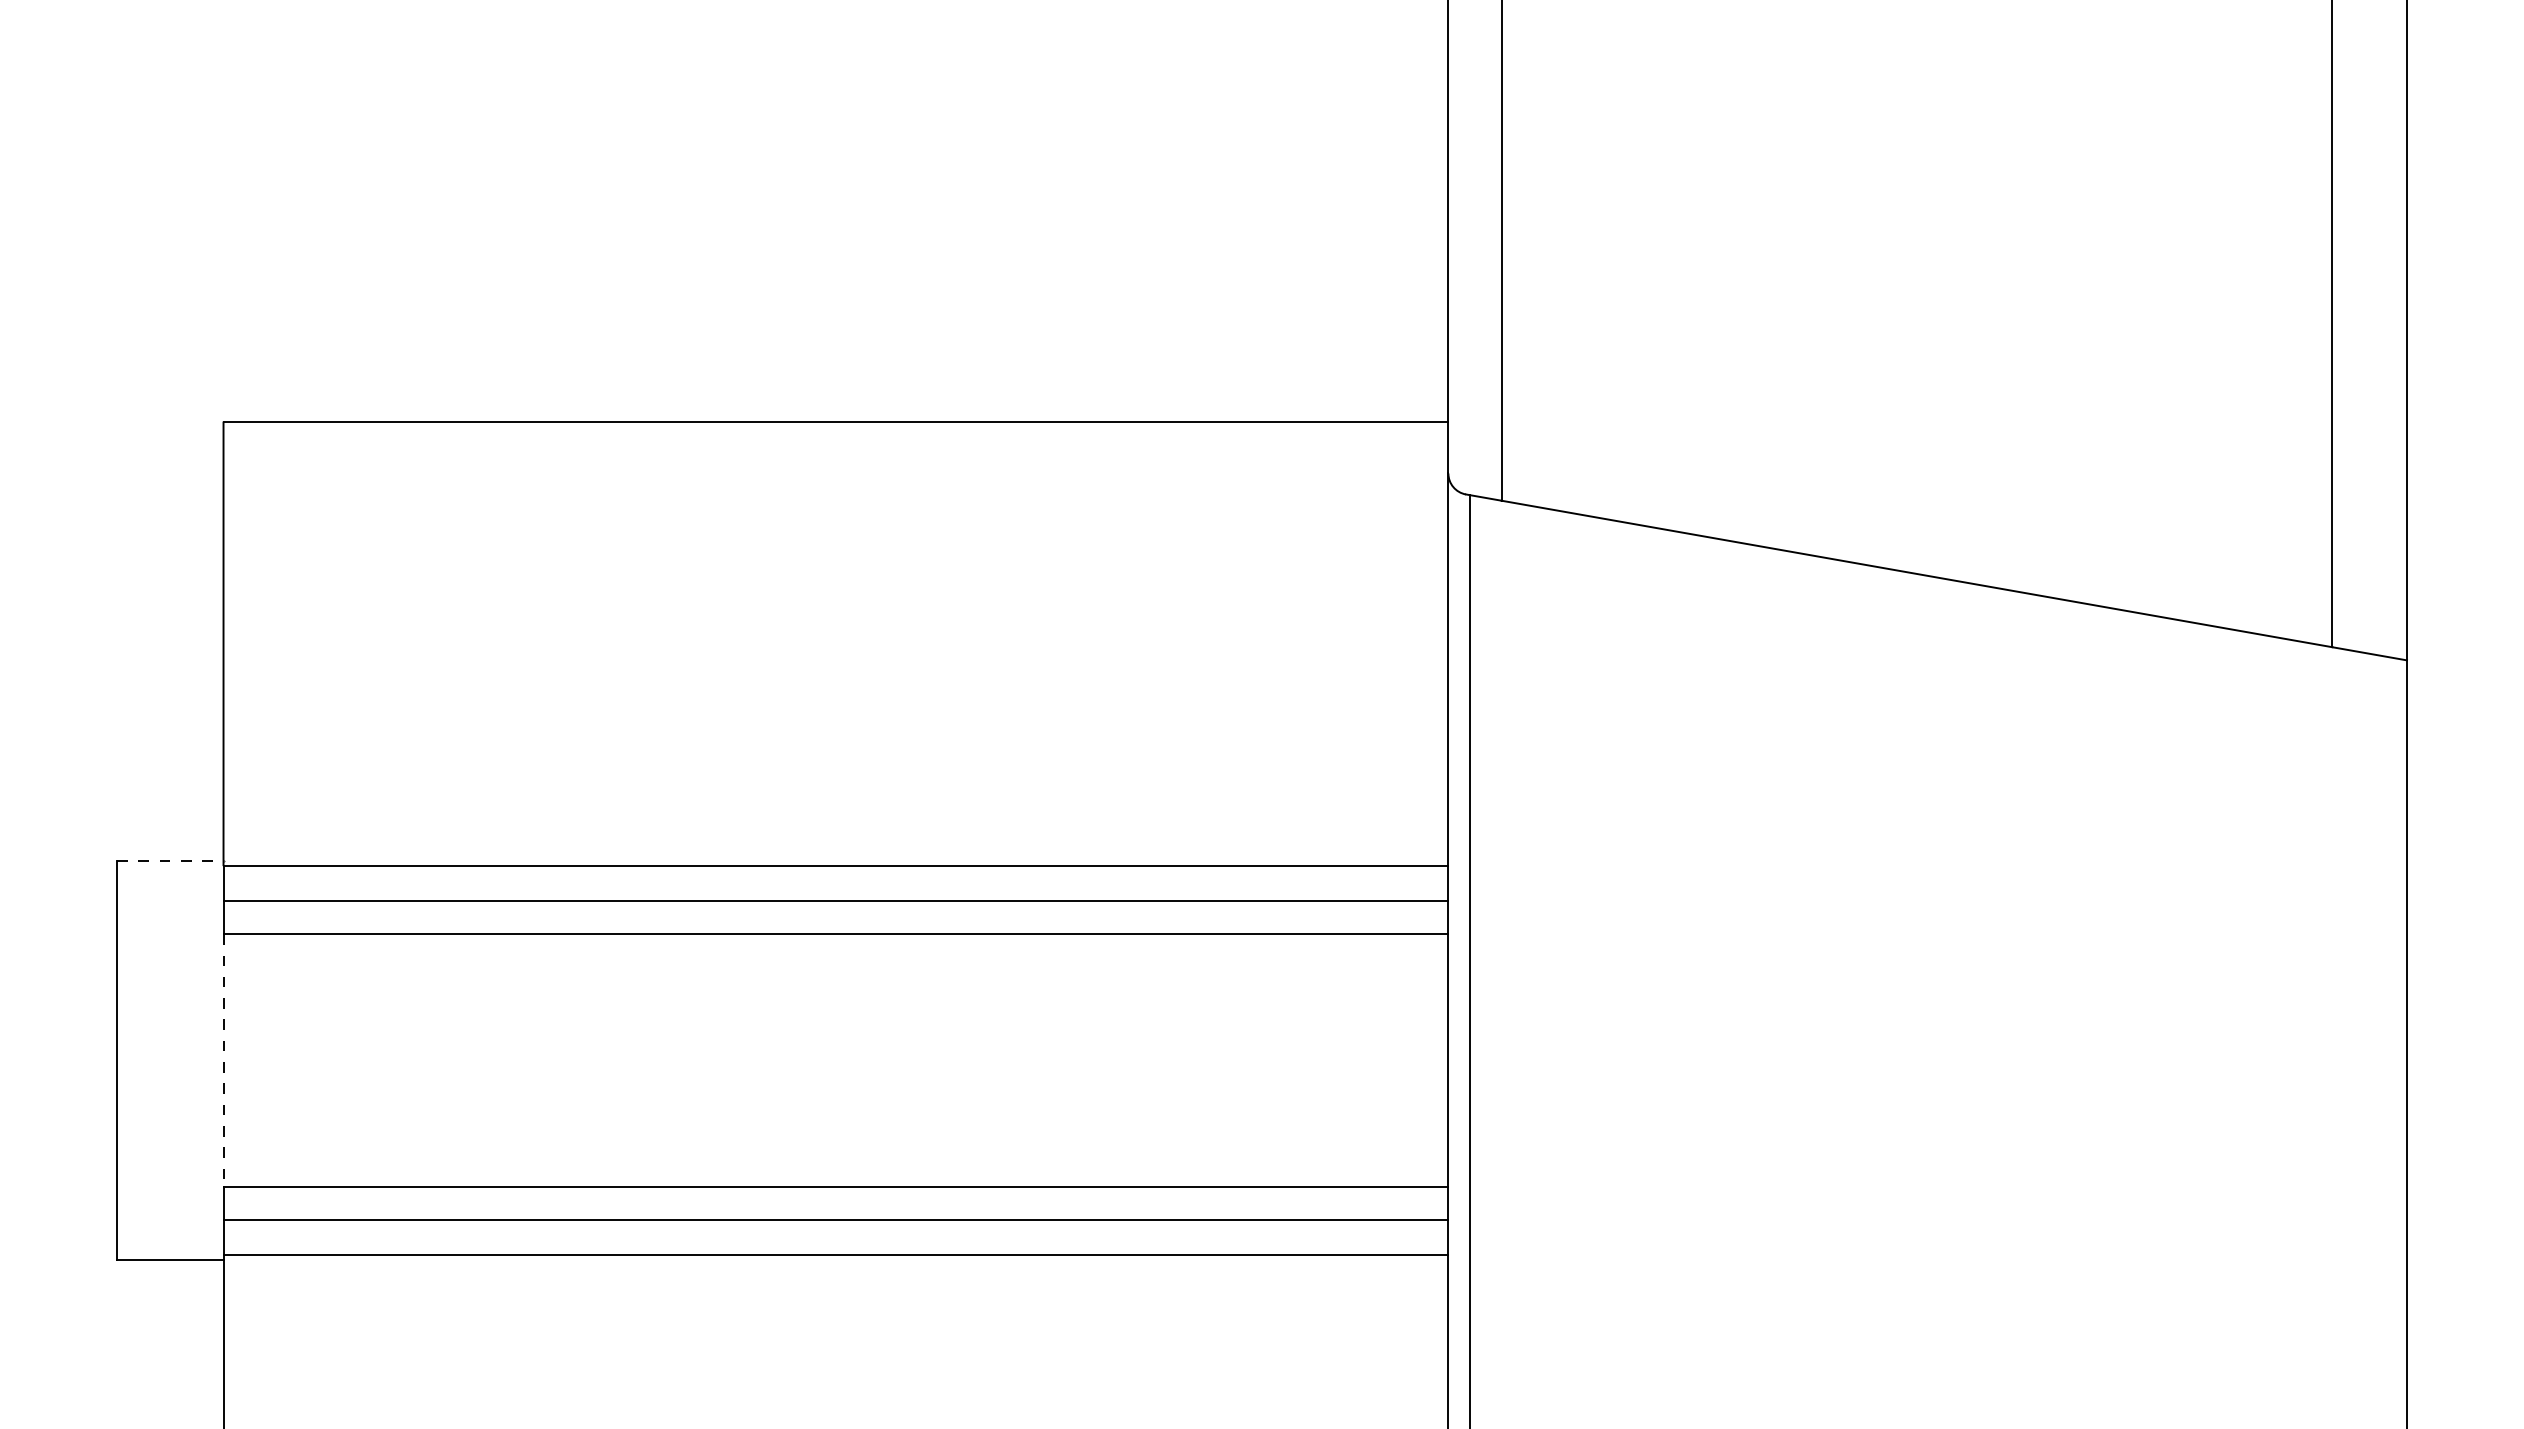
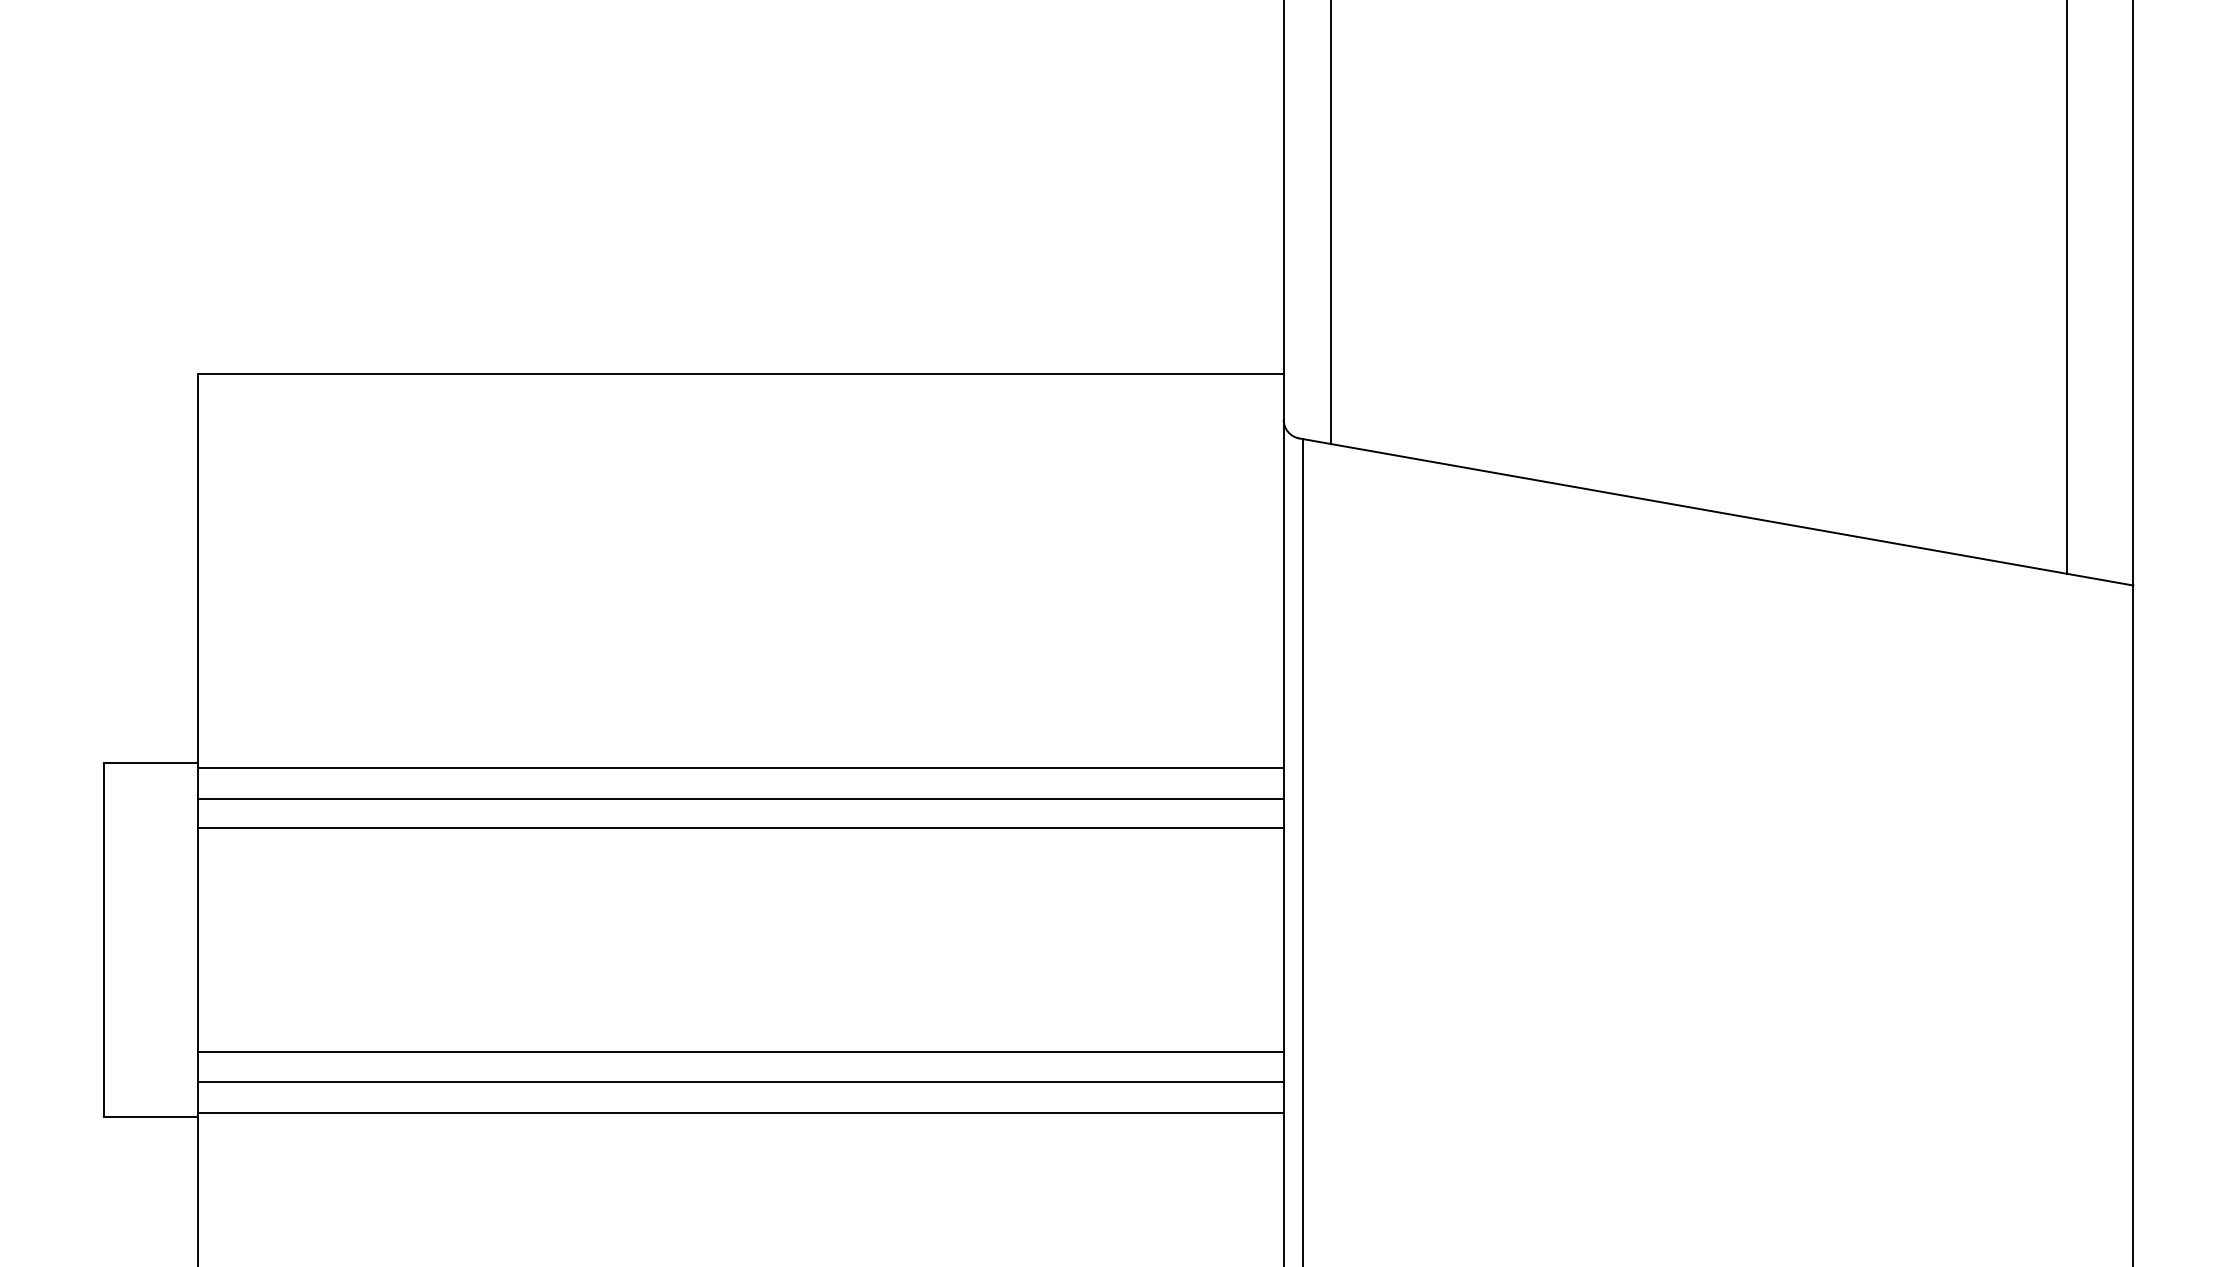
line: (170, 860) -> (150, 762), dashed -> solid
line: (223, 1061) -> (197, 941), dashed -> solid

